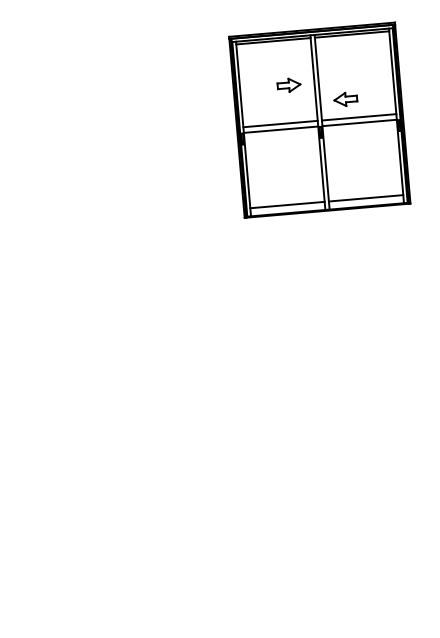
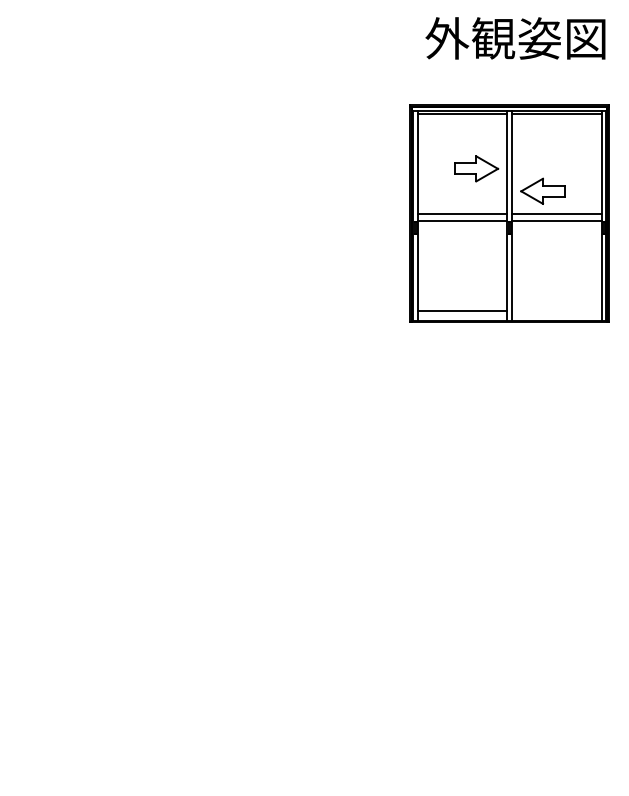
part: (289, 85) -> (476, 168), size x1.6
part: (345, 99) -> (542, 191), size x1.6
line: (365, 198) -> (556, 311), removed

